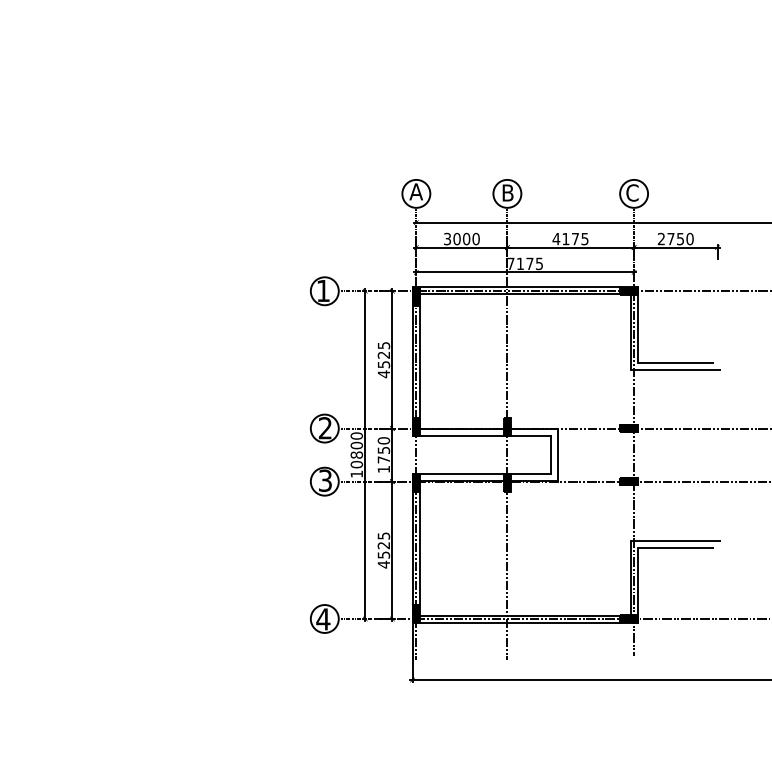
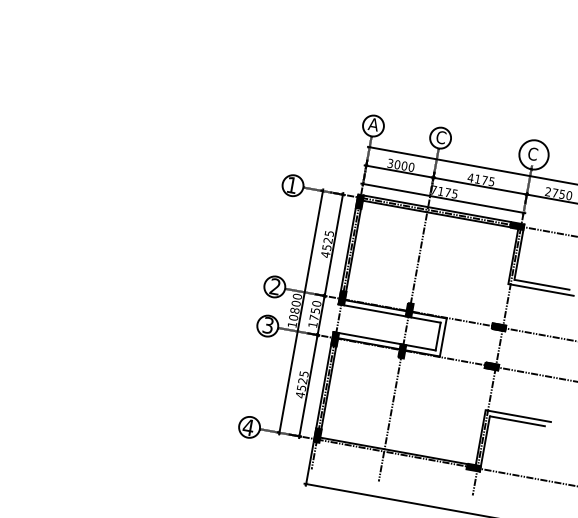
text: (508, 192) -> (441, 137), B -> C
circle: (634, 193) -> (534, 154), size x1.4
line: (519, 622) -> (392, 455), removed

